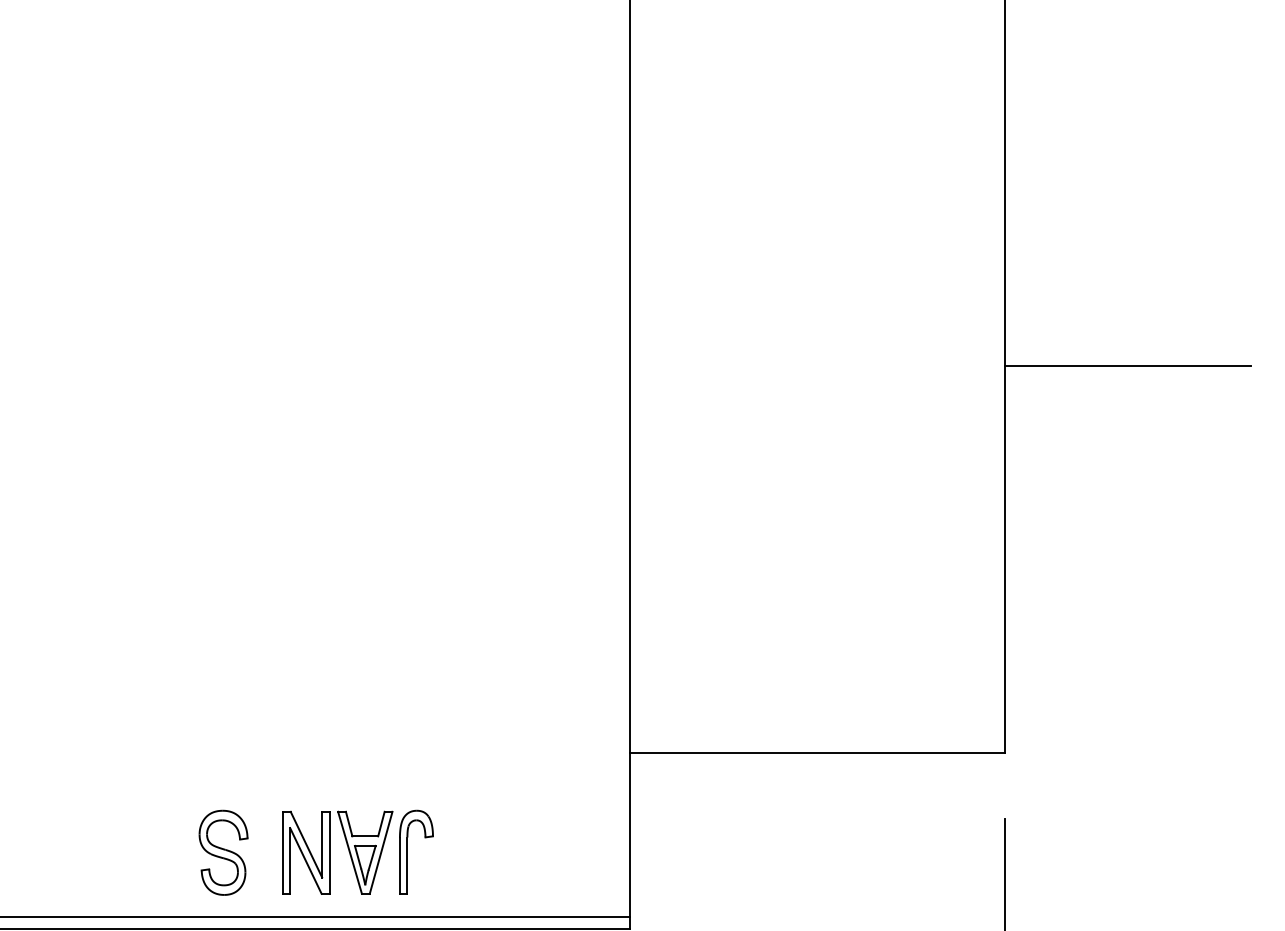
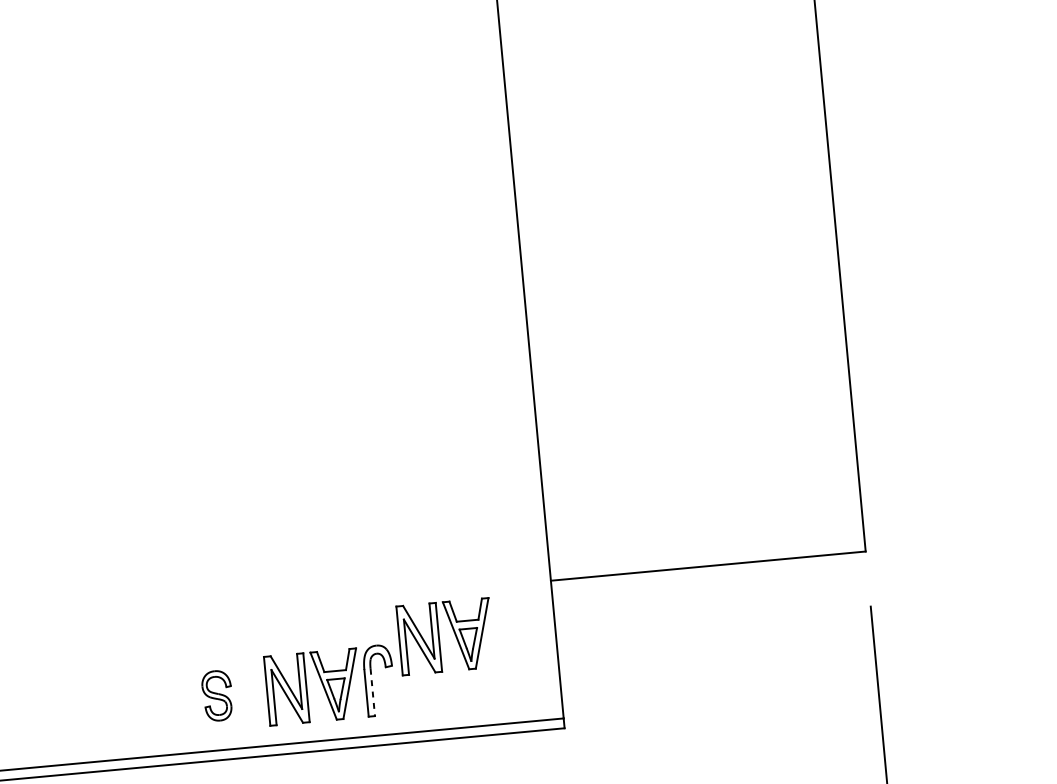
line: (1128, 366) -> (938, 217), removed
part: (492, 807) -> (439, 636), added
part: (223, 852) -> (217, 695), size x0.7
line: (407, 866) -> (372, 693), solid -> dashed

